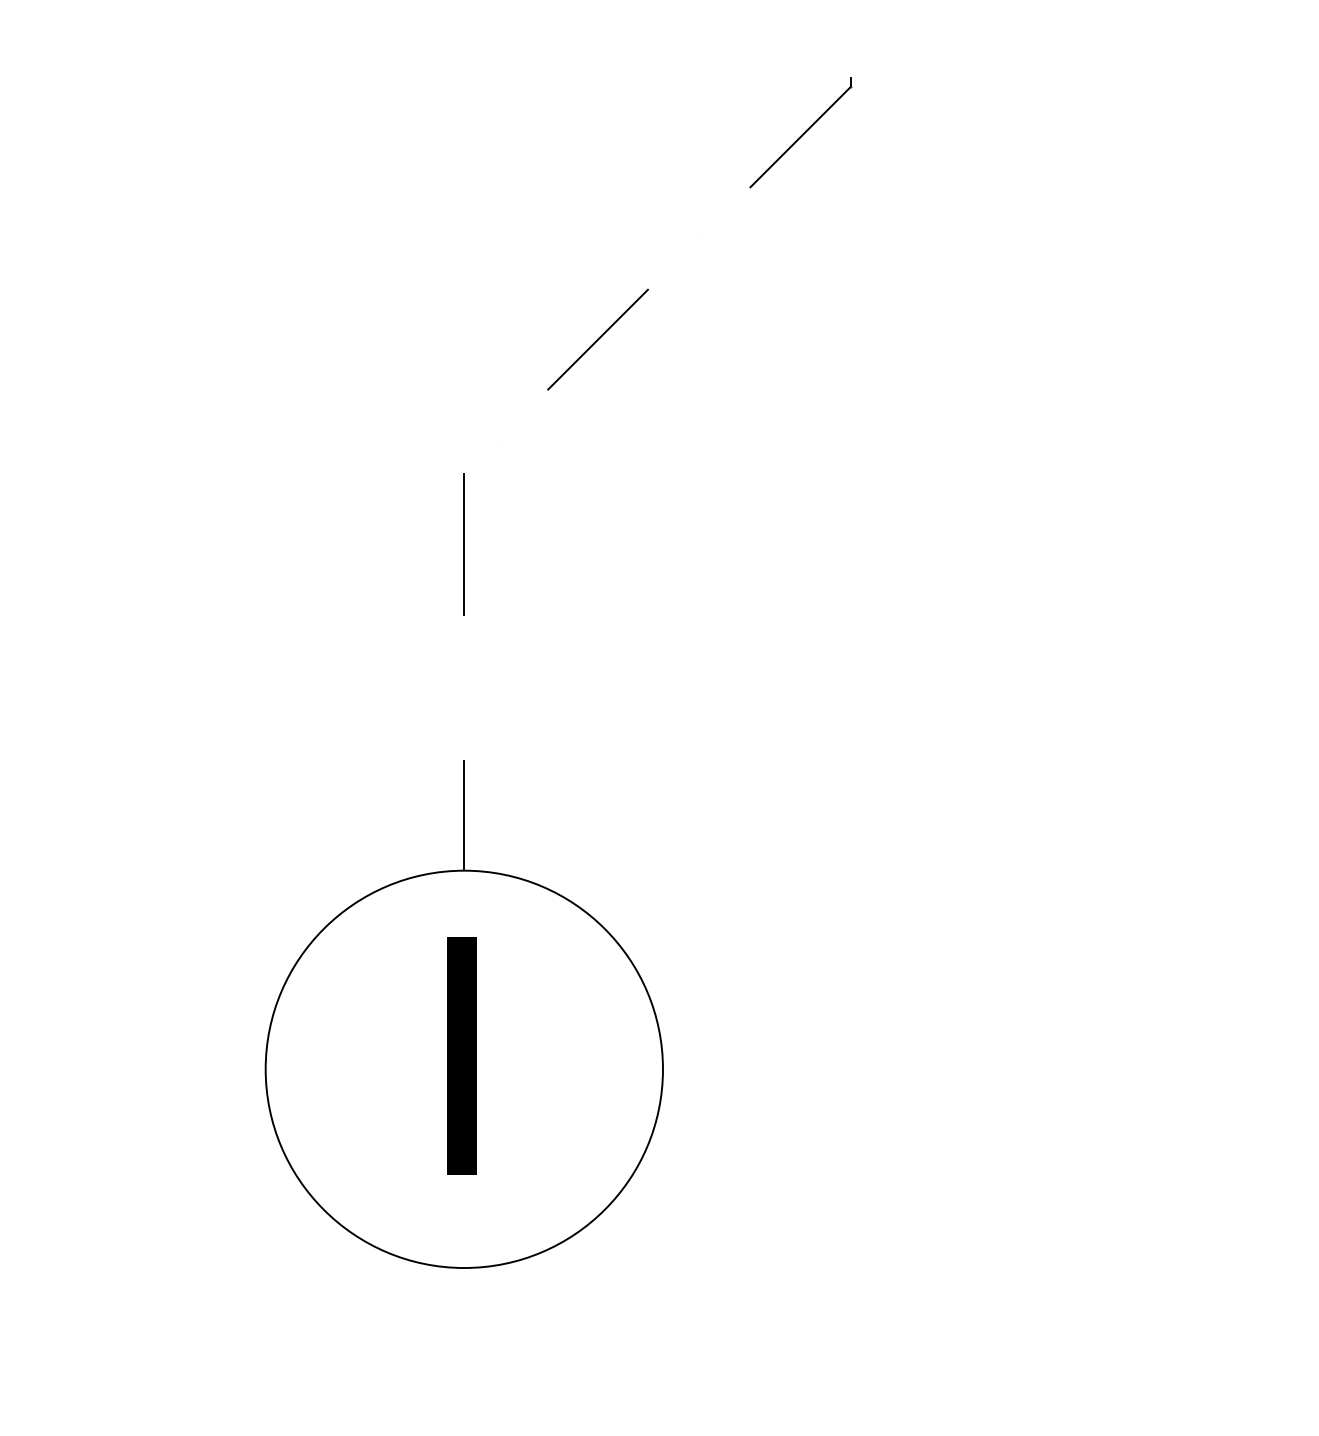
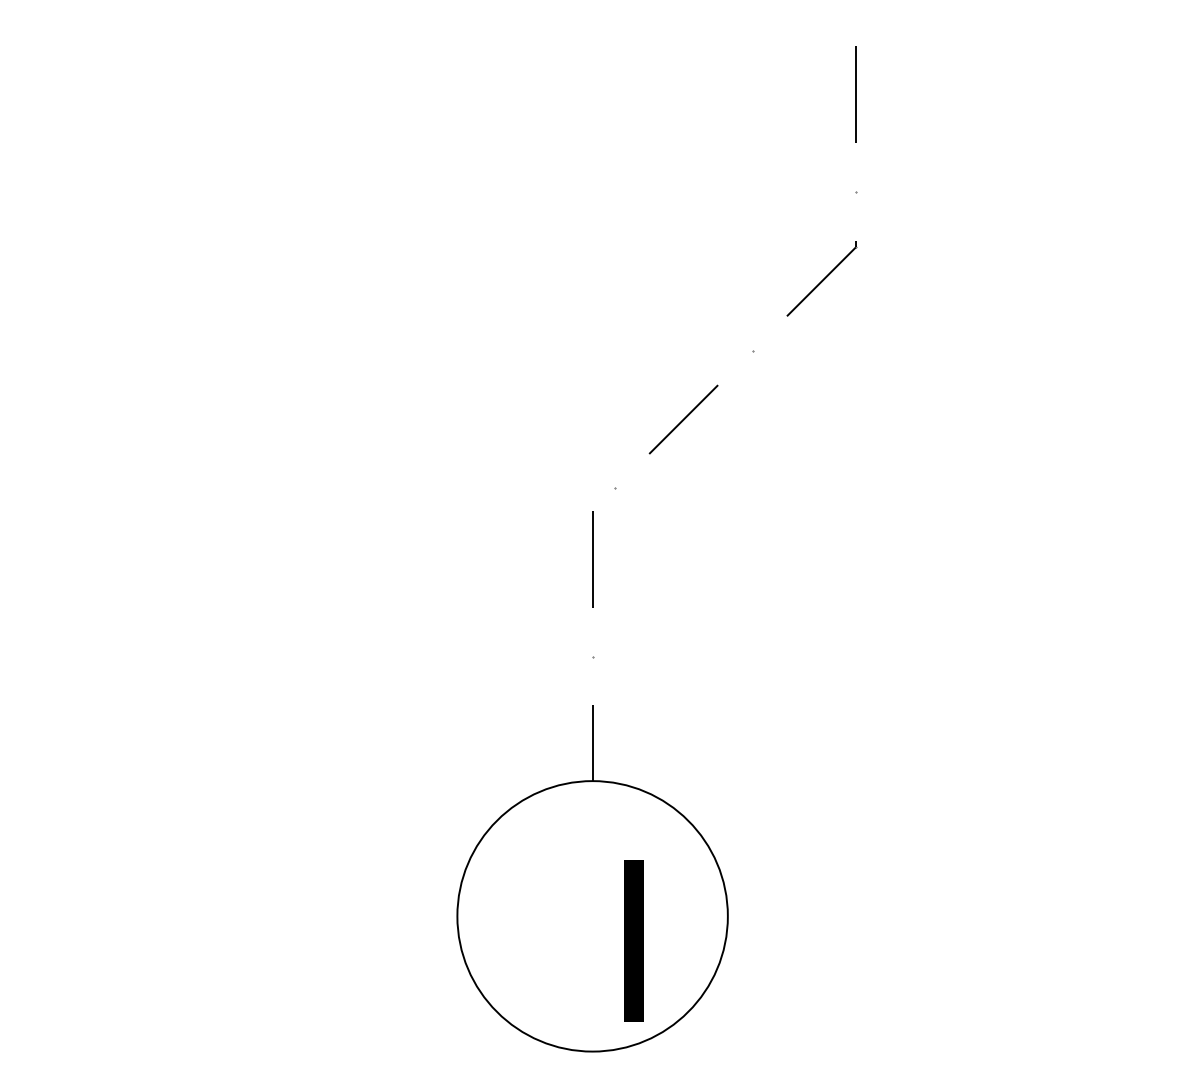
text: (461, 1054) -> (633, 940), moved

